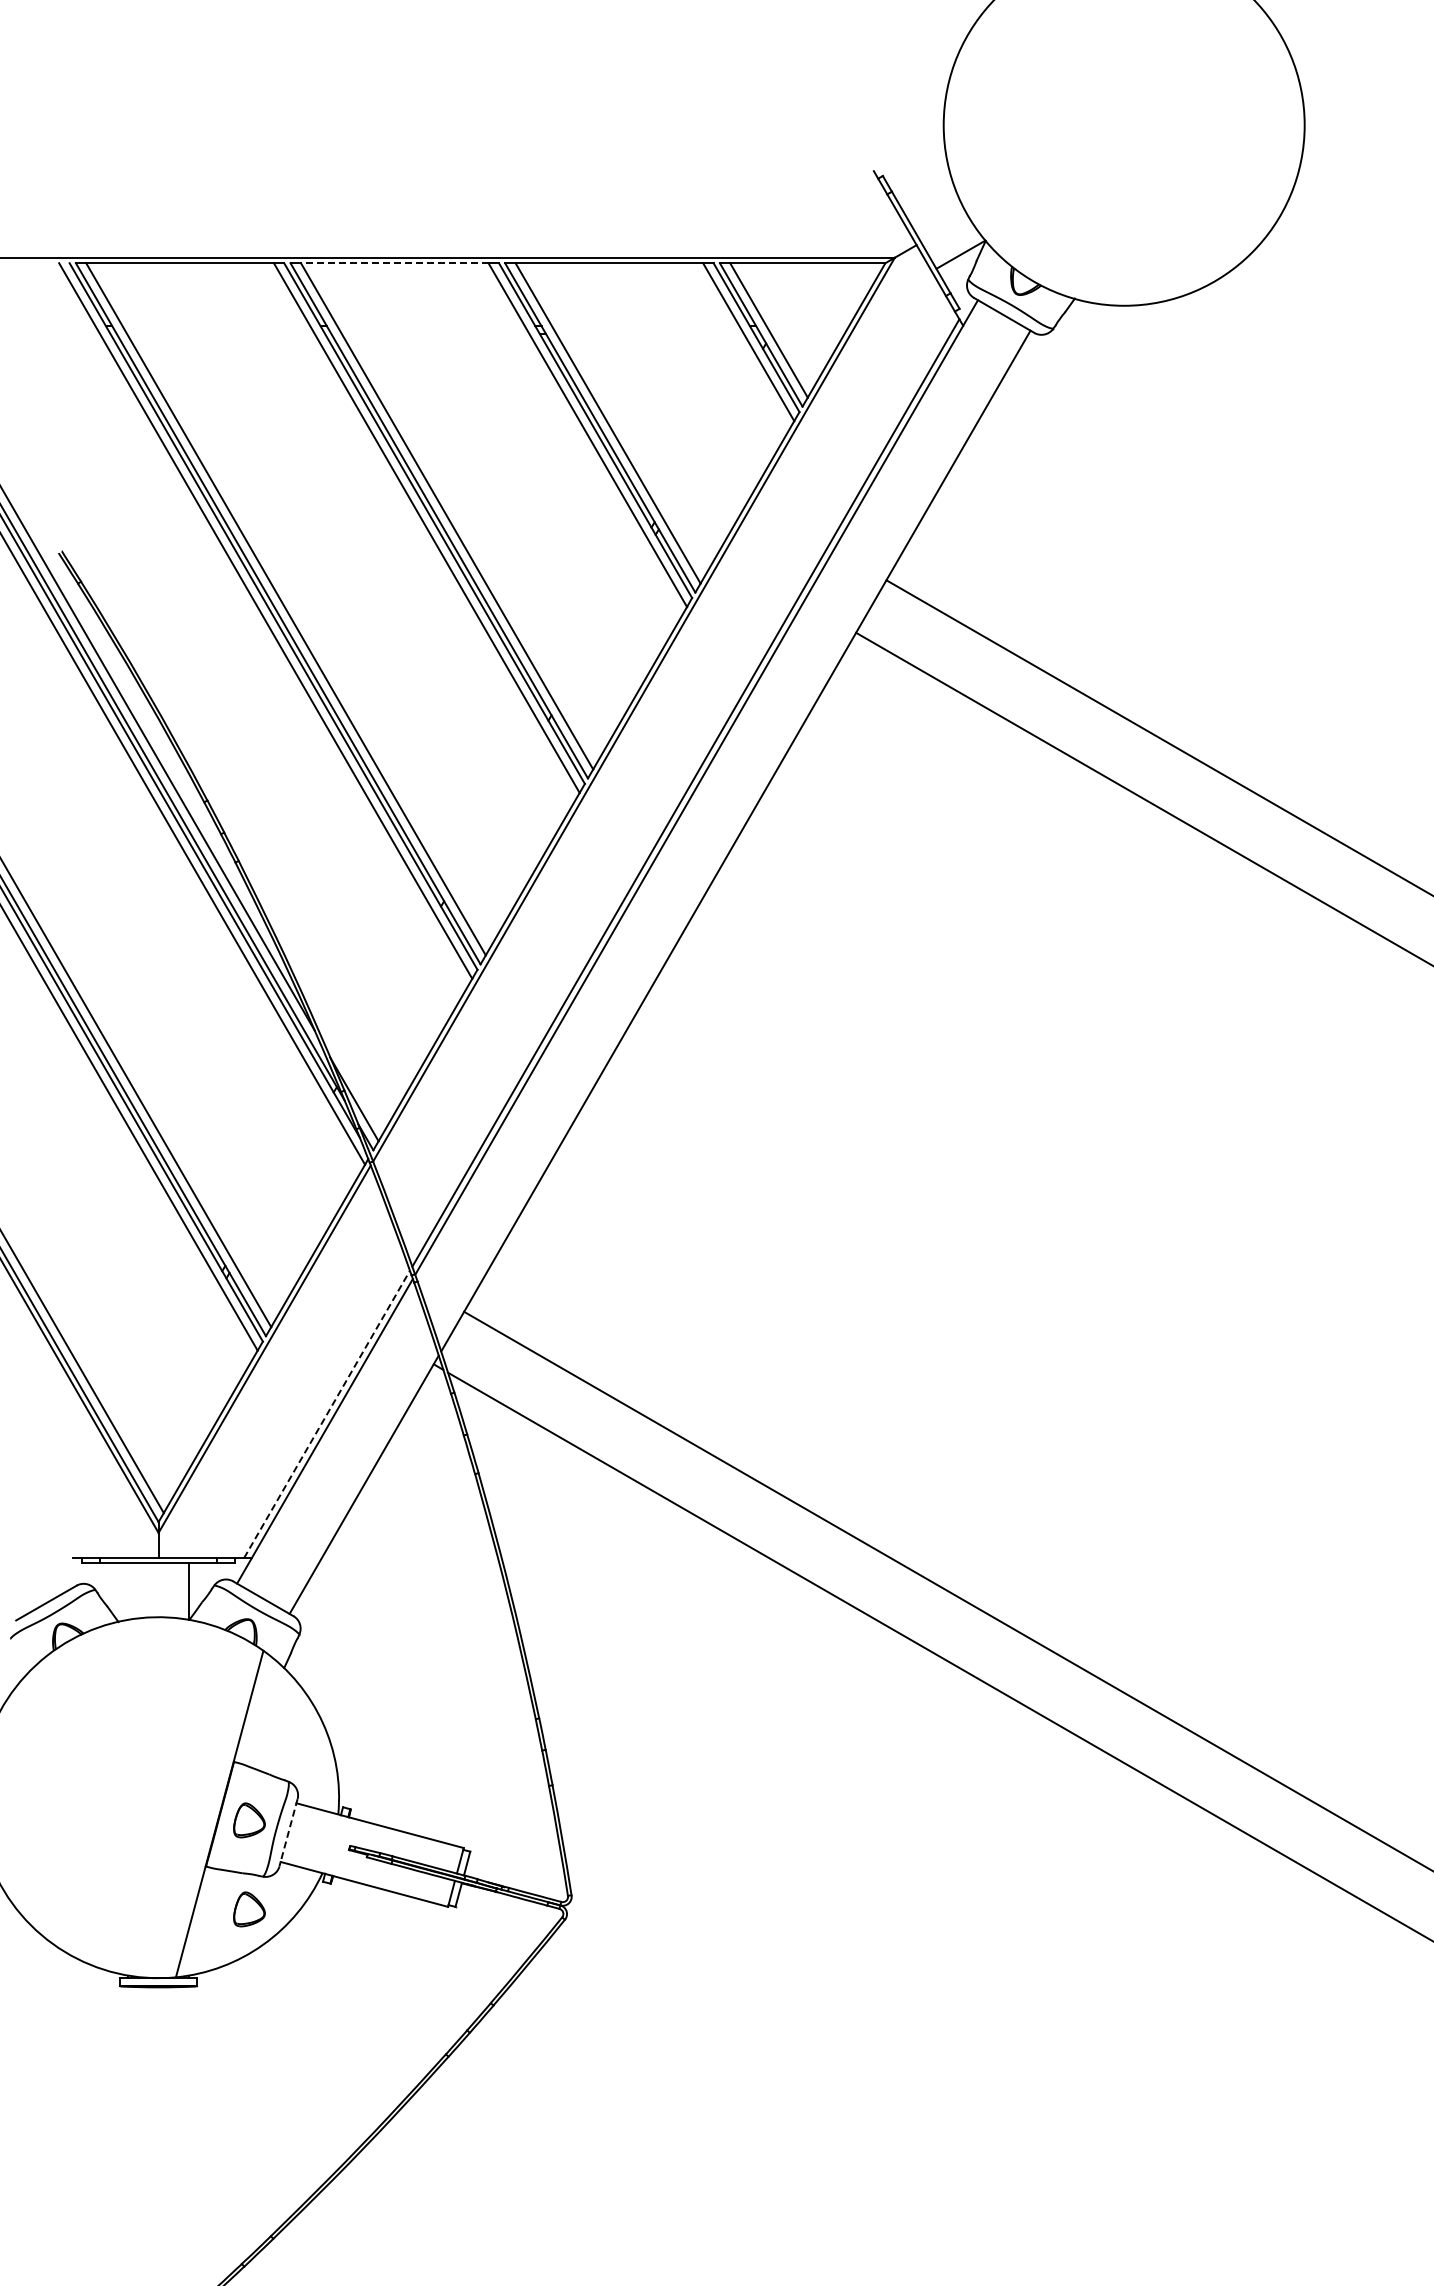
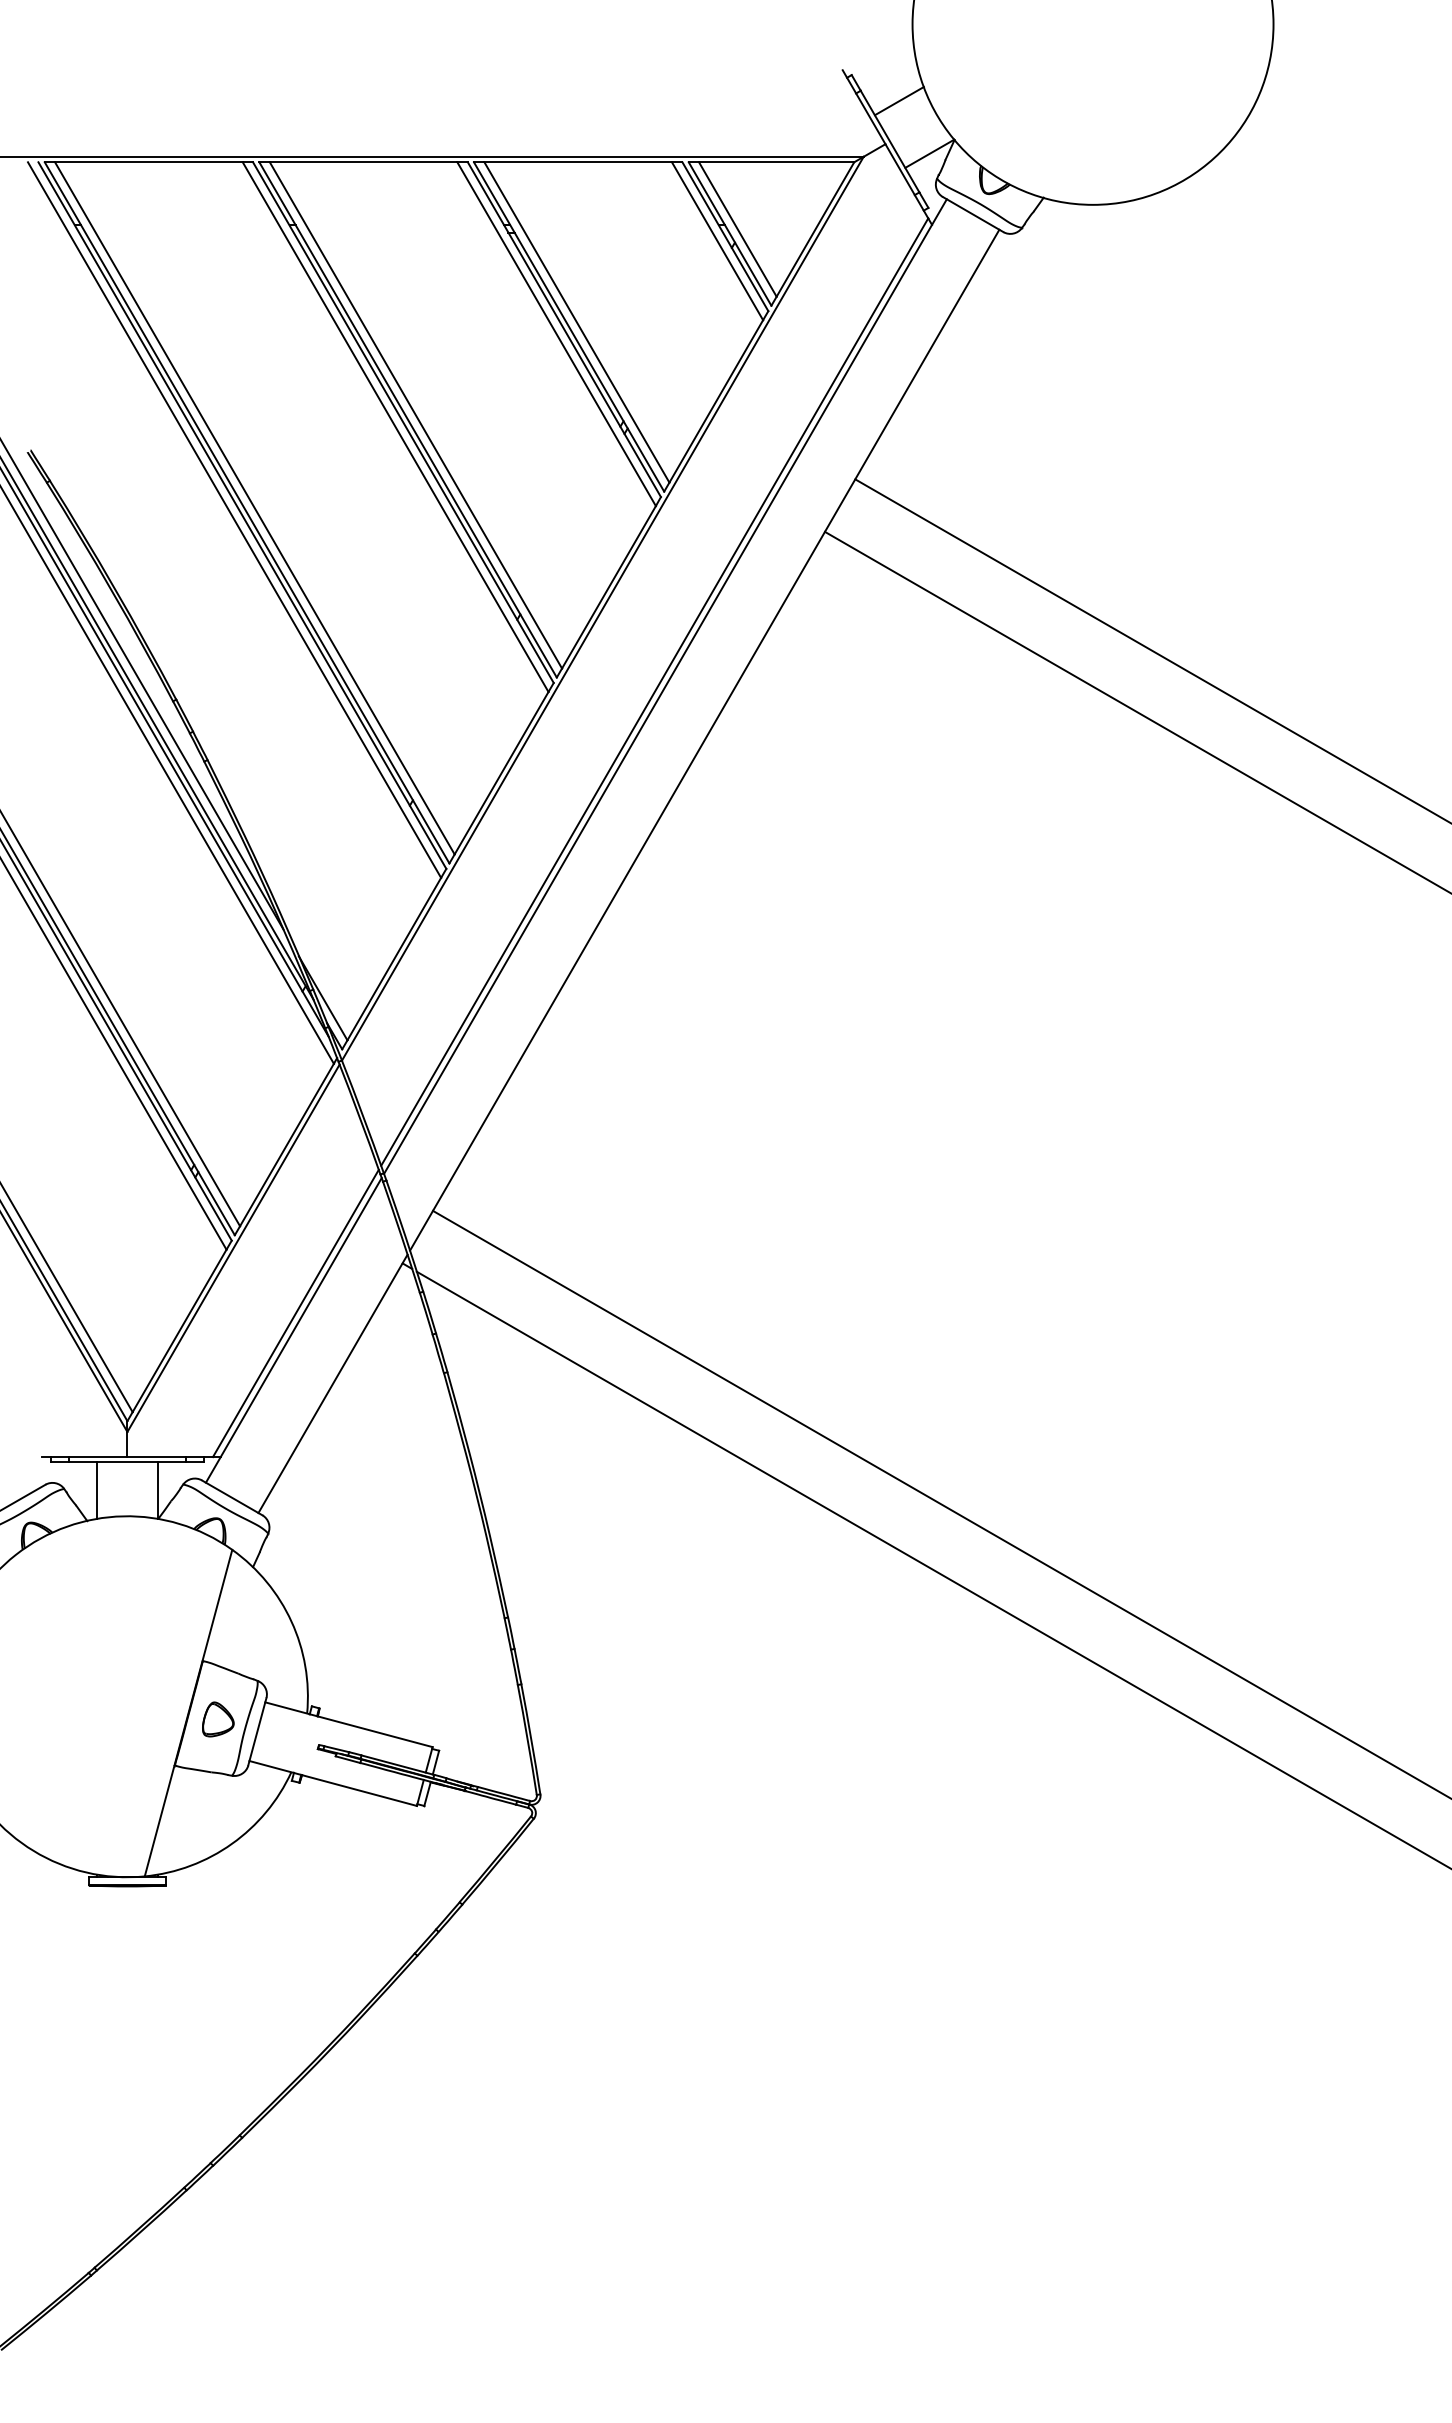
line: (930, 202) -> (899, 101), added
line: (394, 263) -> (363, 162), dashed -> solid
line: (326, 1414) -> (295, 1313), dashed -> solid
line: (128, 1591) -> (97, 1490), added
line: (288, 1832) -> (257, 1731), dashed -> solid
part: (249, 1909) -> (218, 1808), removed

